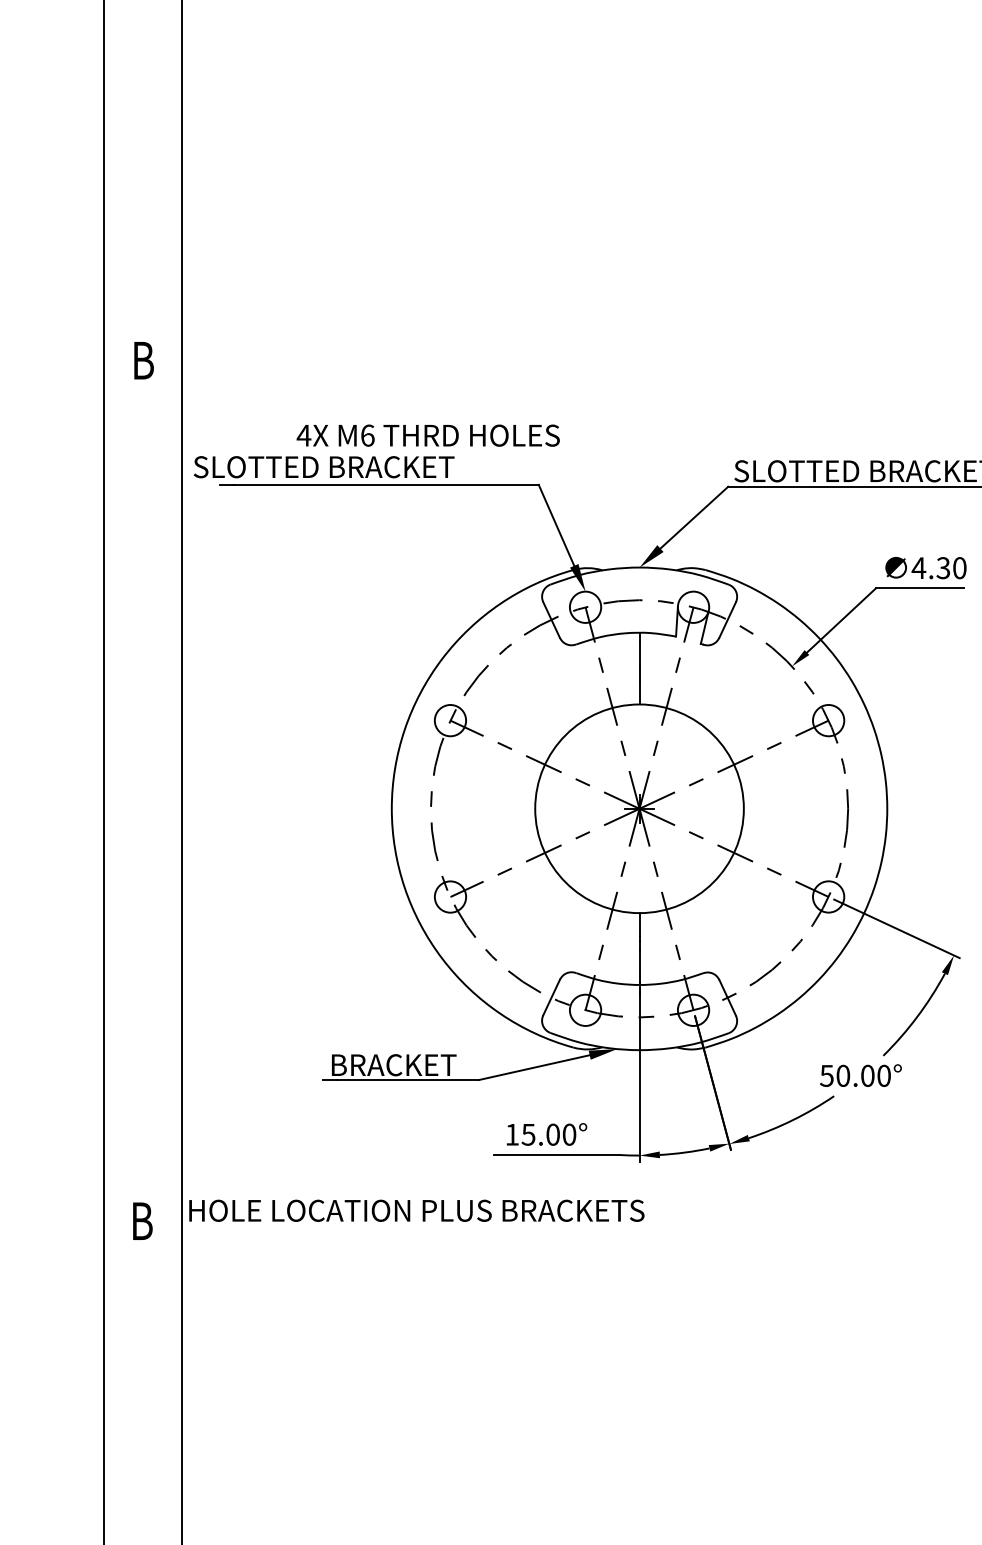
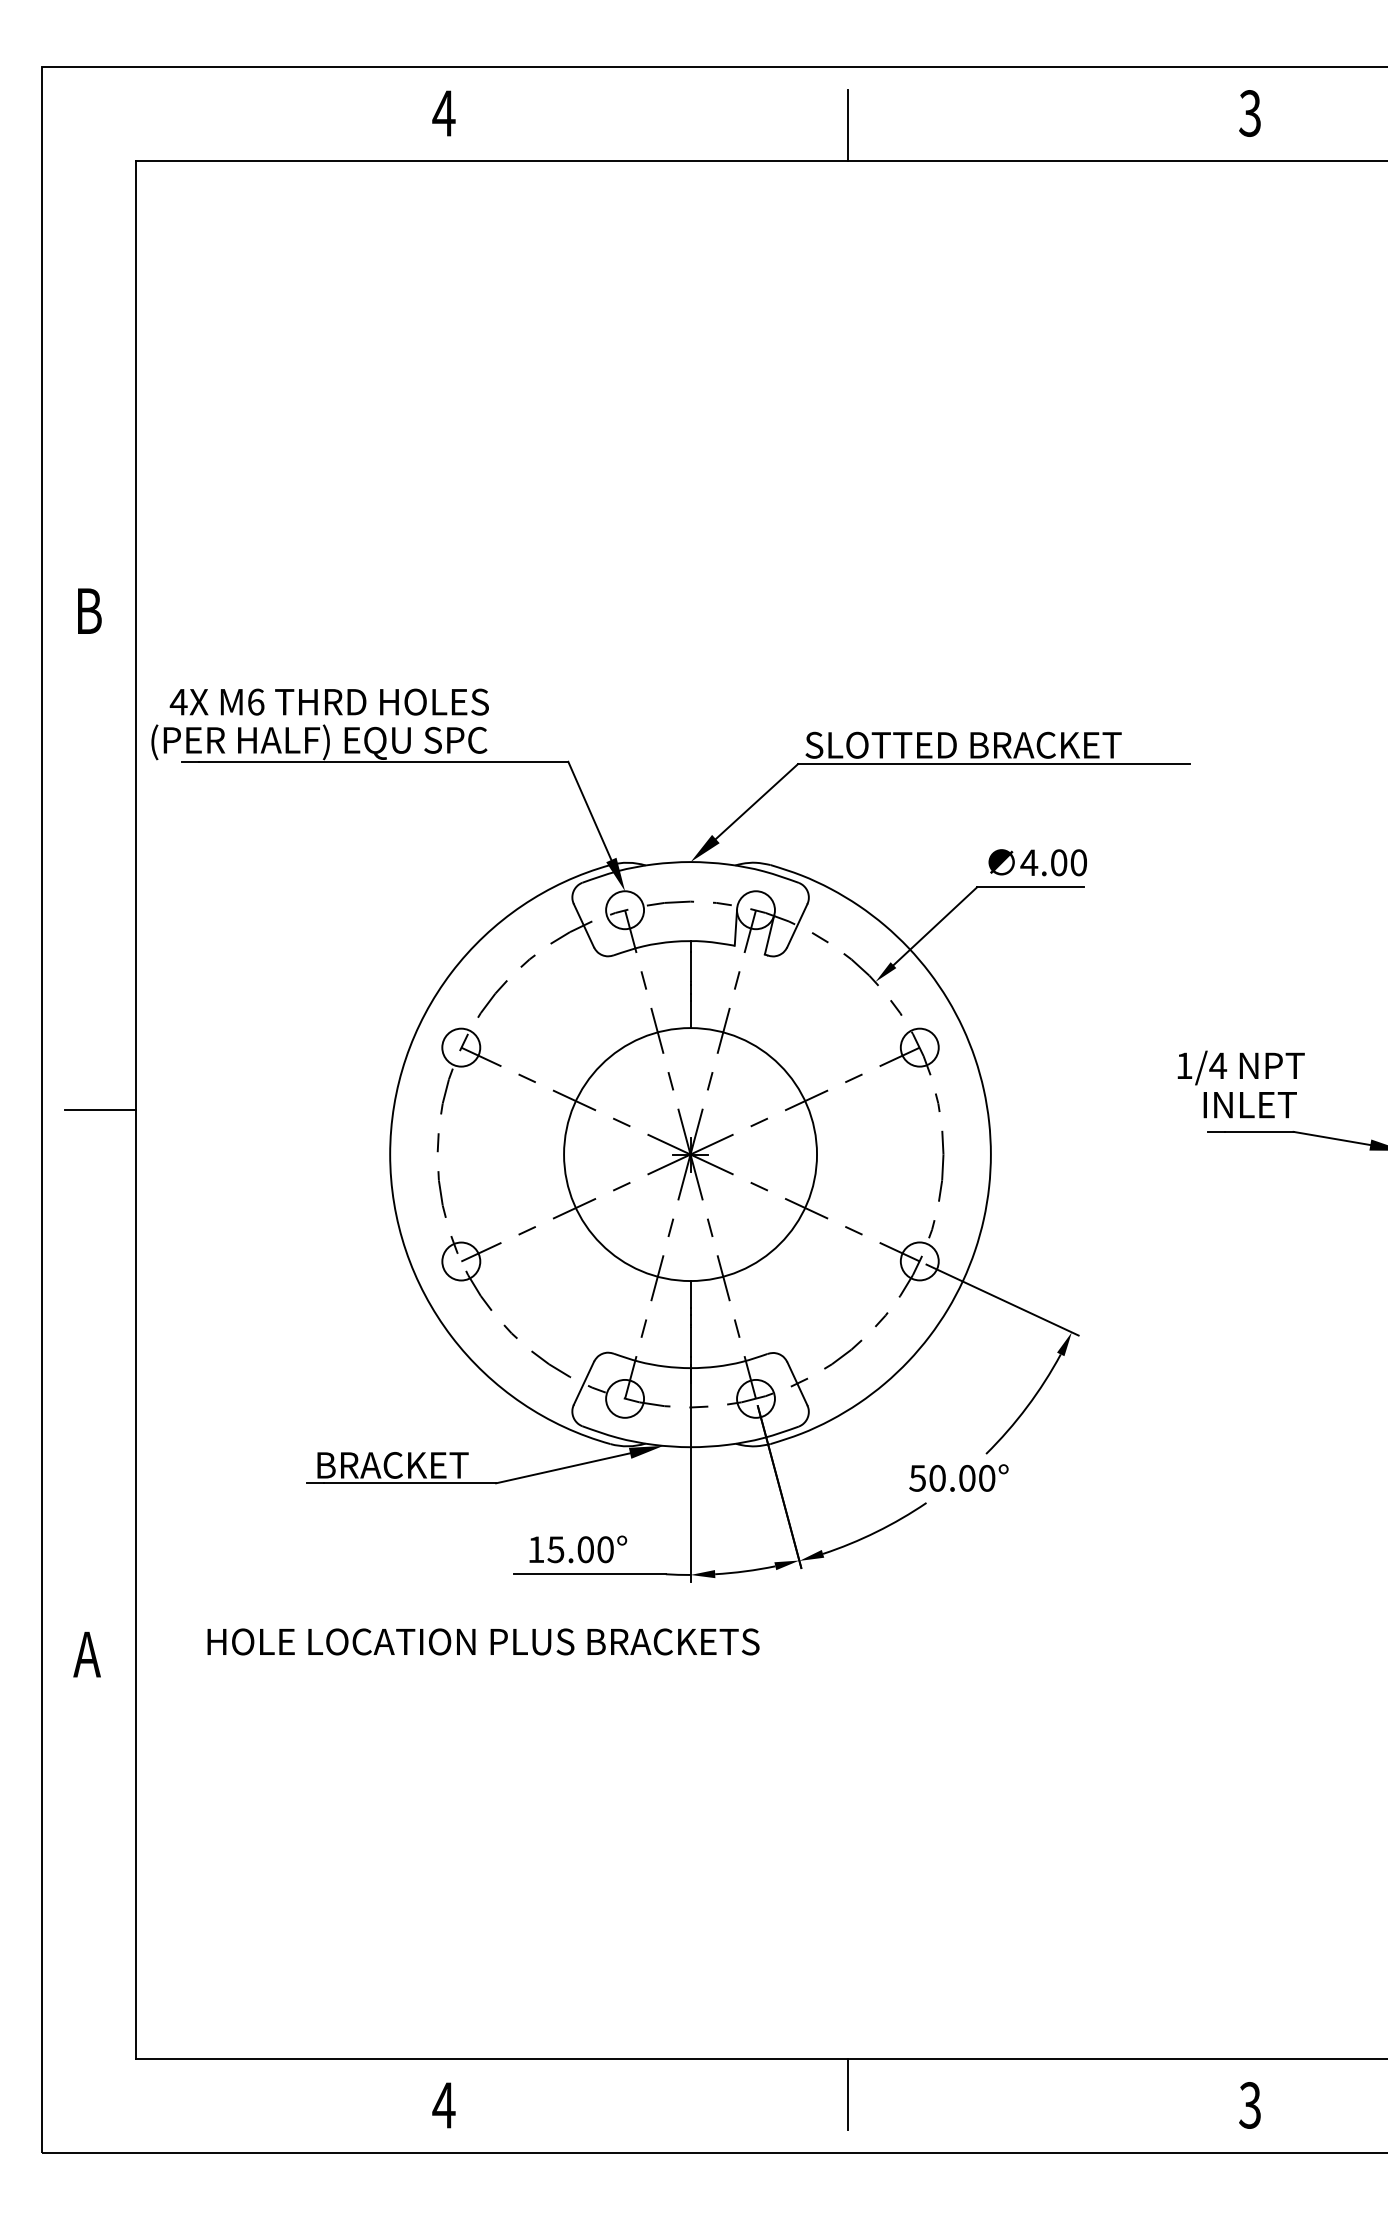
text: (427, 435) -> (328, 701), moved
text: (332, 468) -> (318, 742), SLOTTED BRACKET -> (PER HALF) EQU SPC
text: (943, 567) -> (1058, 862), 4.30 -> 4.00
line: (152, 772) -> (100, 1110), added
text: (416, 1210) -> (483, 1641), moved
text: (141, 1221) -> (86, 1654), B -> A

